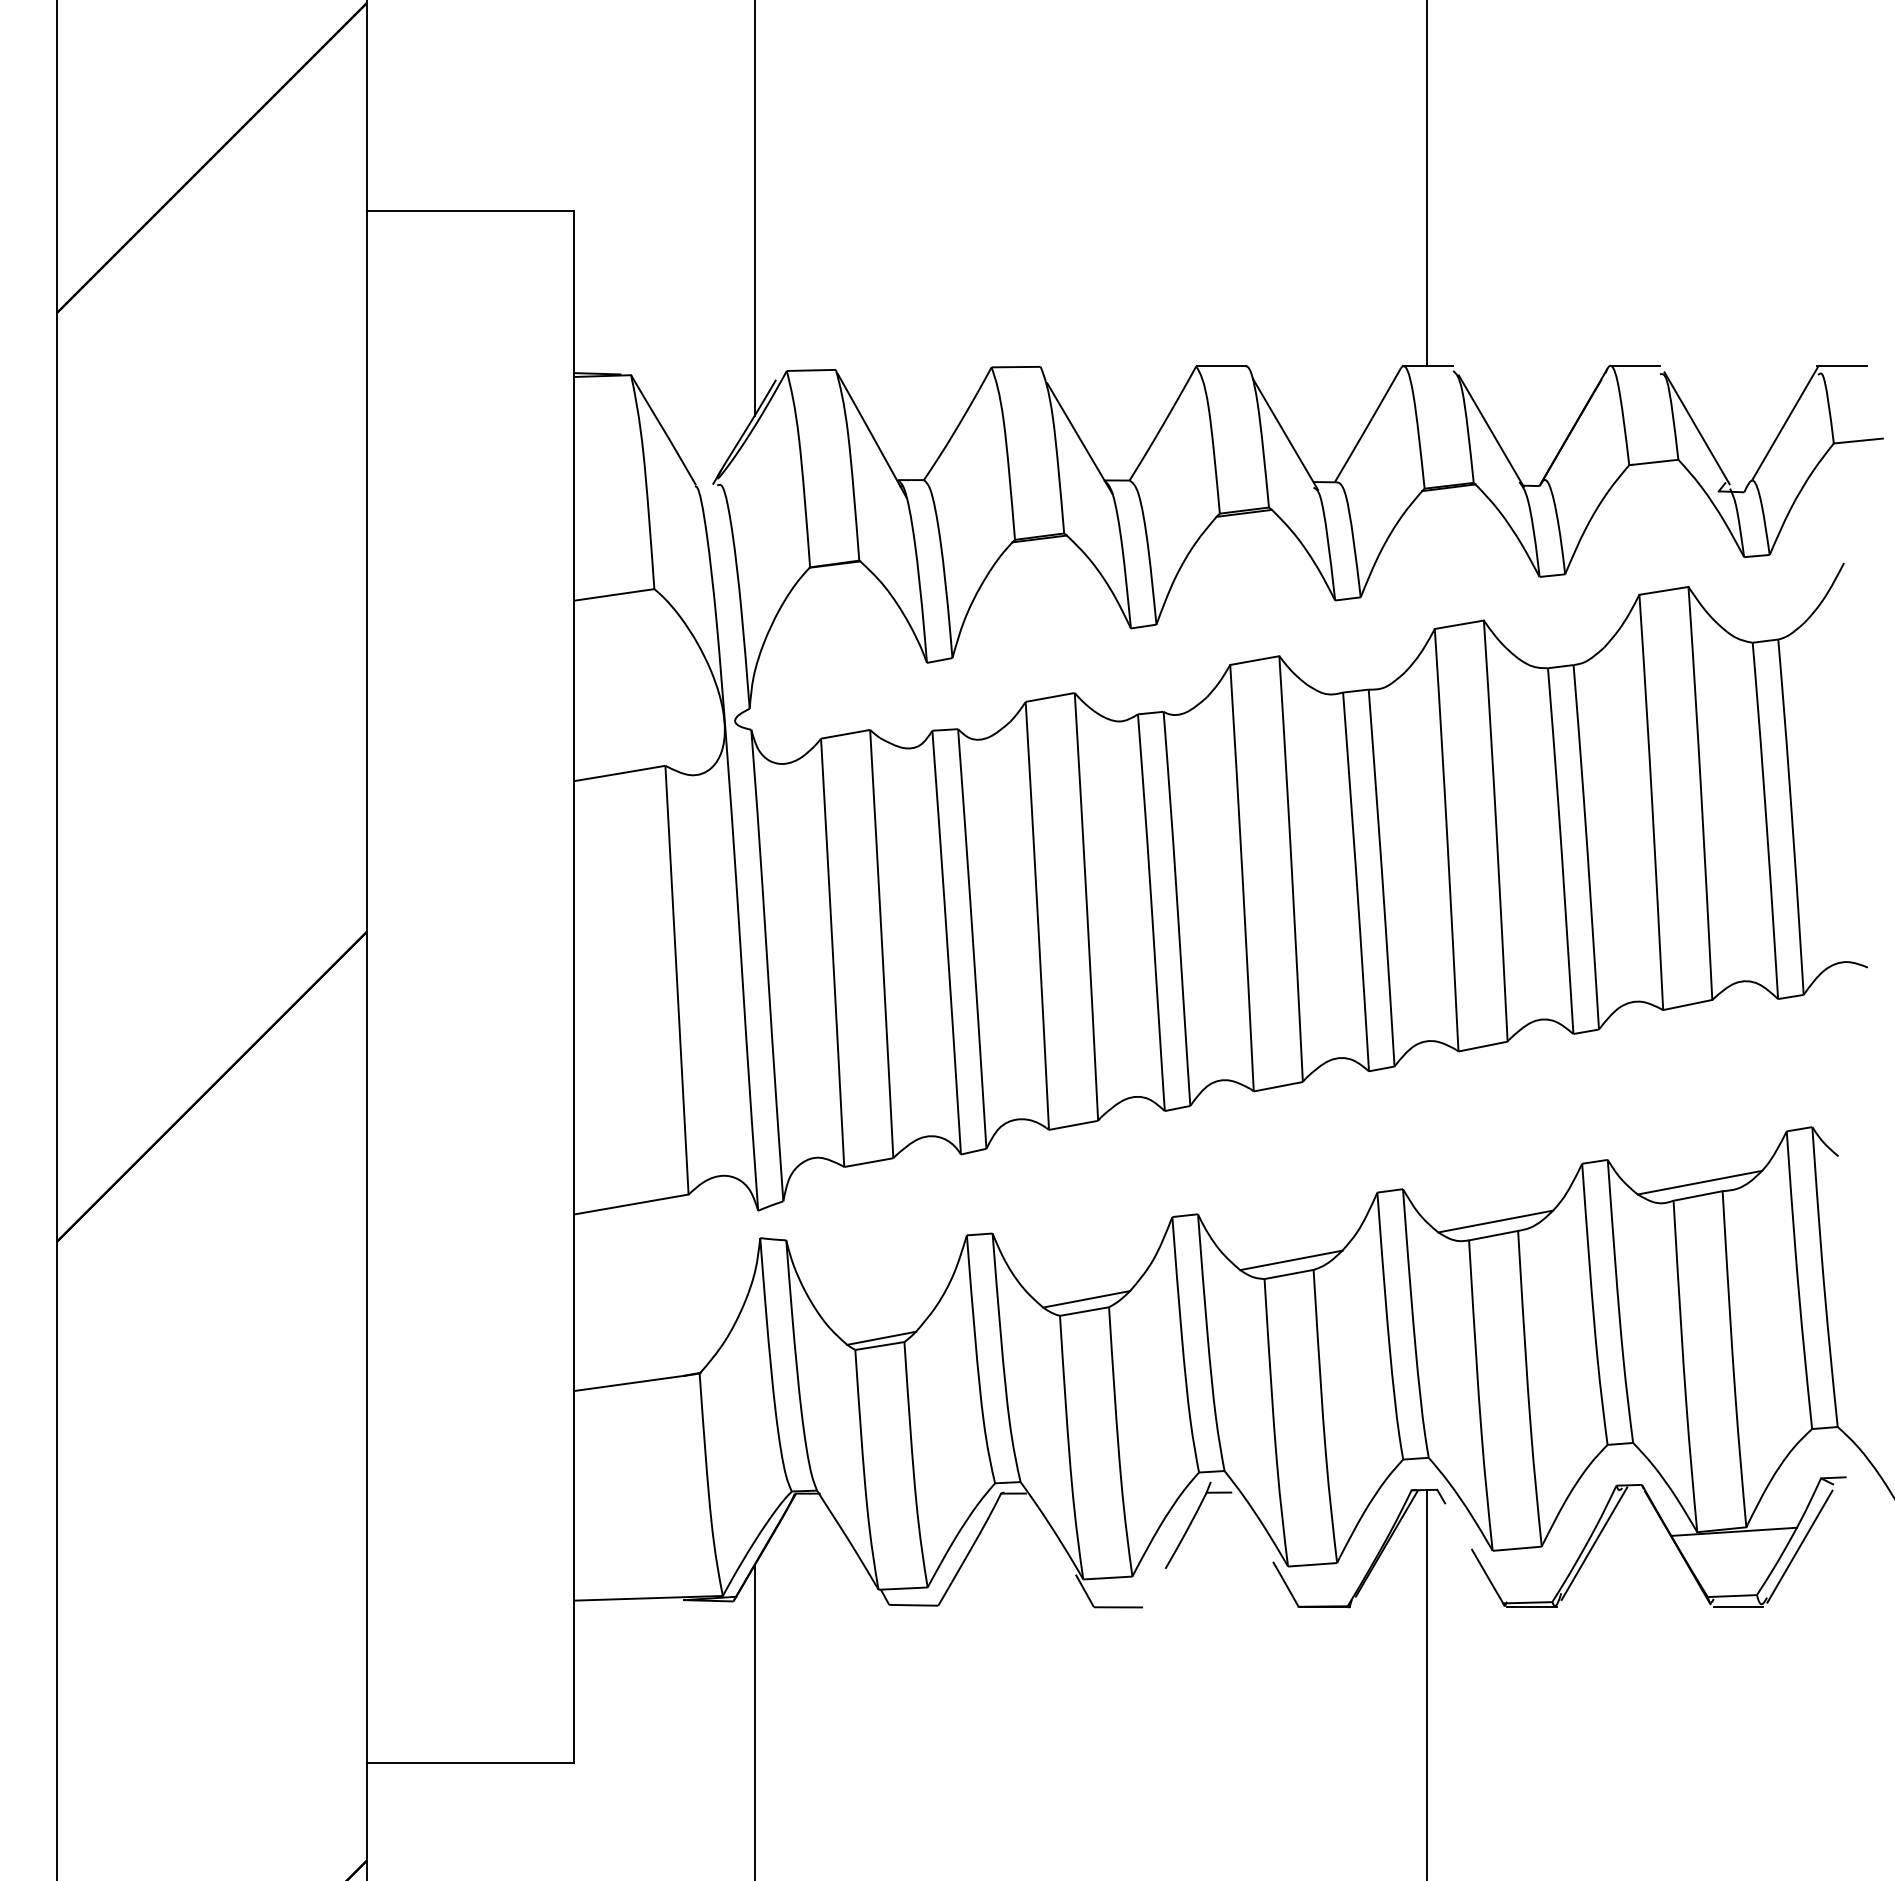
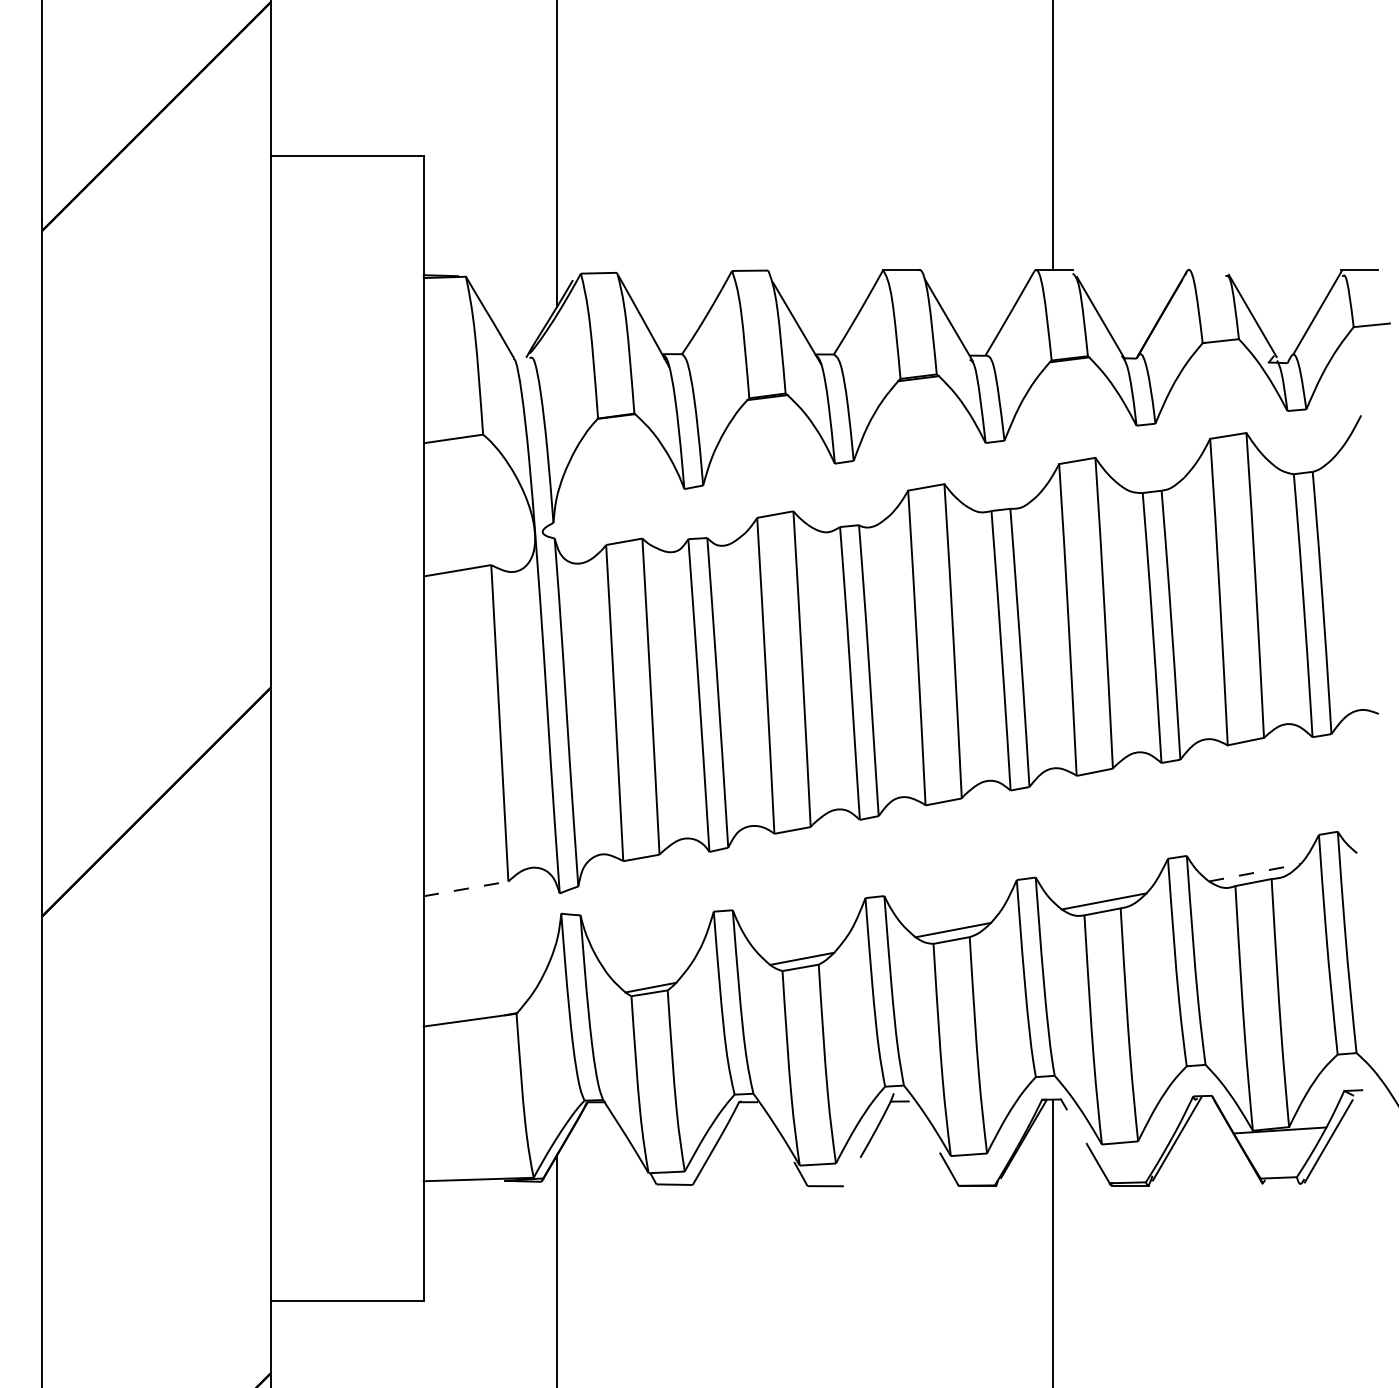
line: (1634, 366) -> (1206, 270), removed
line: (1700, 1182) -> (1255, 872), solid -> dashed
line: (631, 1204) -> (466, 888), solid -> dashed
line: (1738, 1607) -> (1283, 1186), removed

